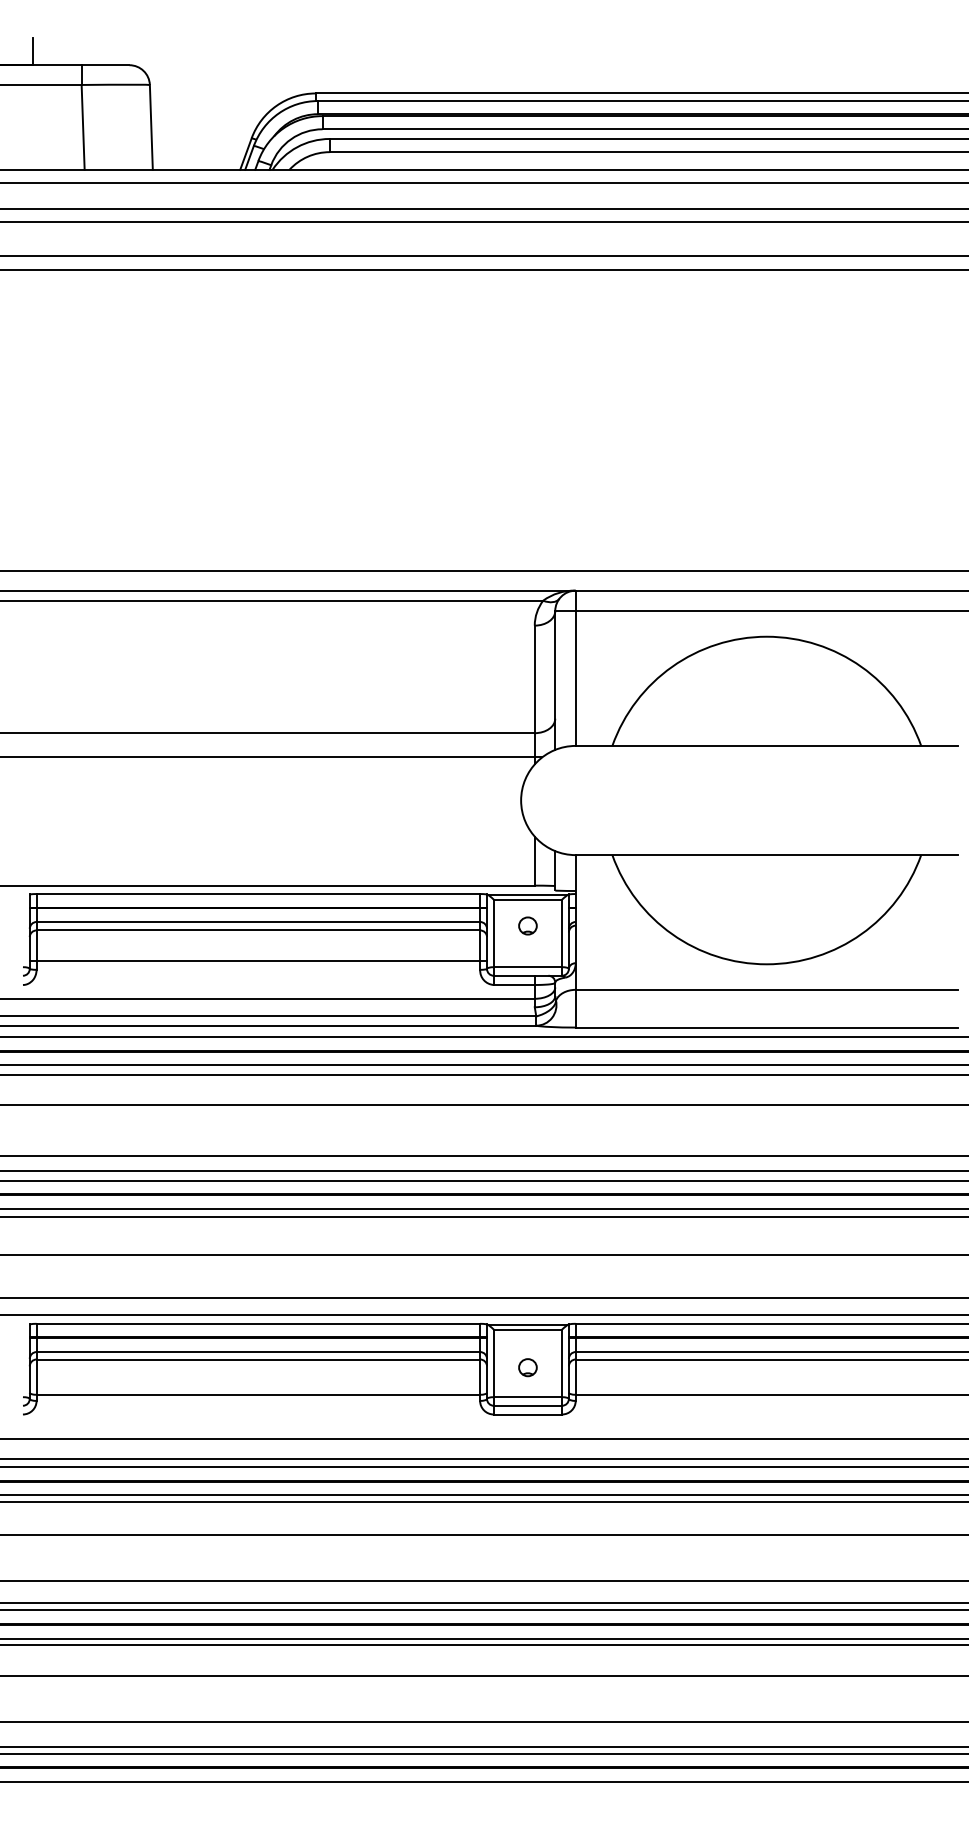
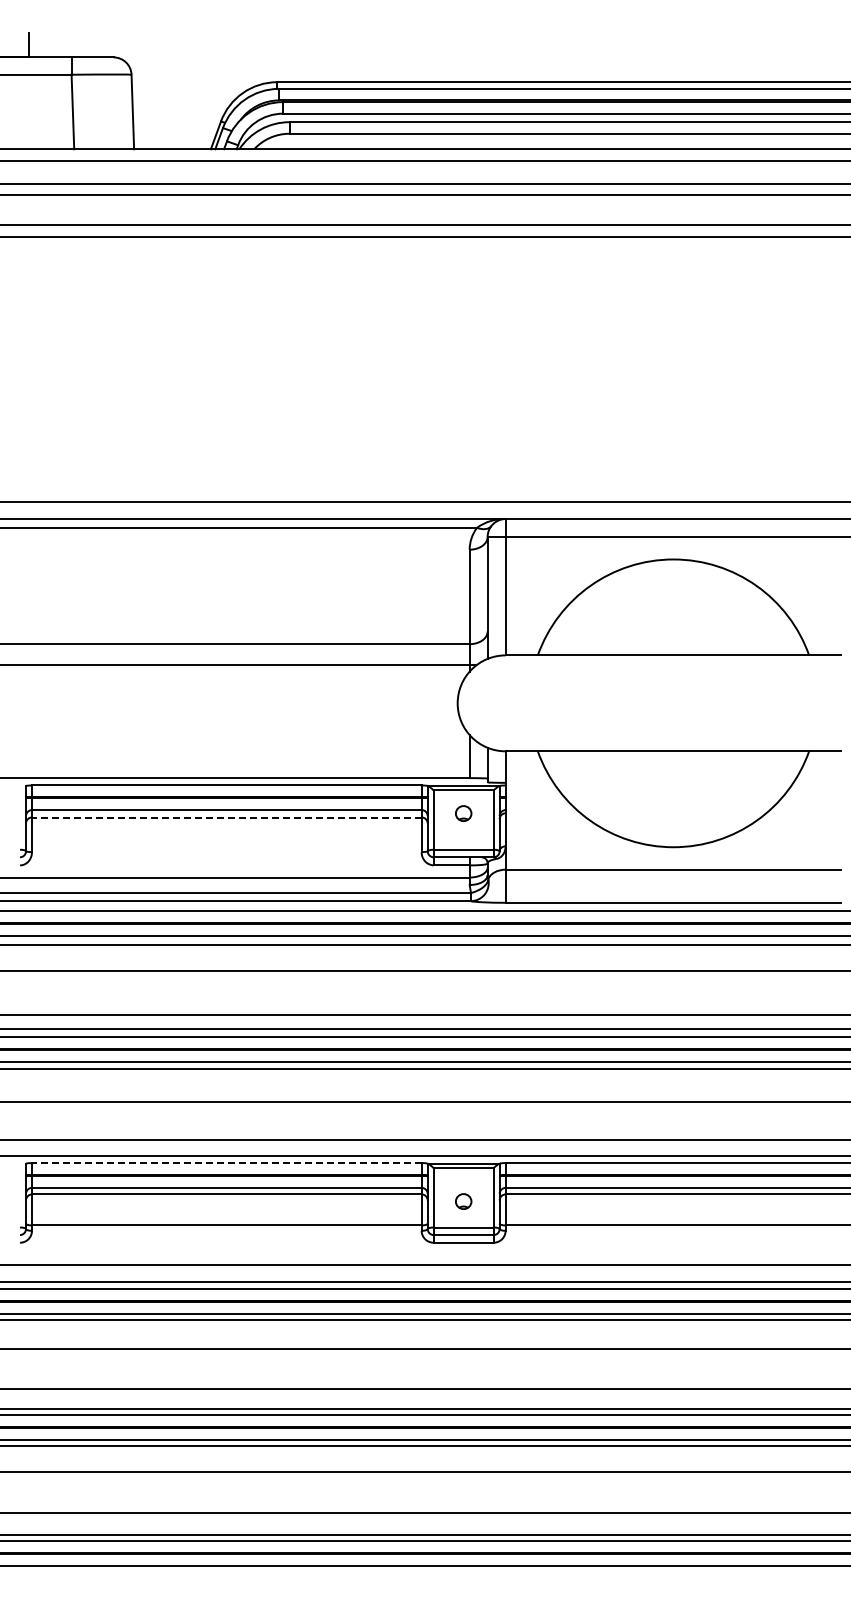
line: (257, 930) -> (226, 817), solid -> dashed
line: (257, 961) -> (226, 844), removed
line: (257, 1324) -> (226, 1163), solid -> dashed

